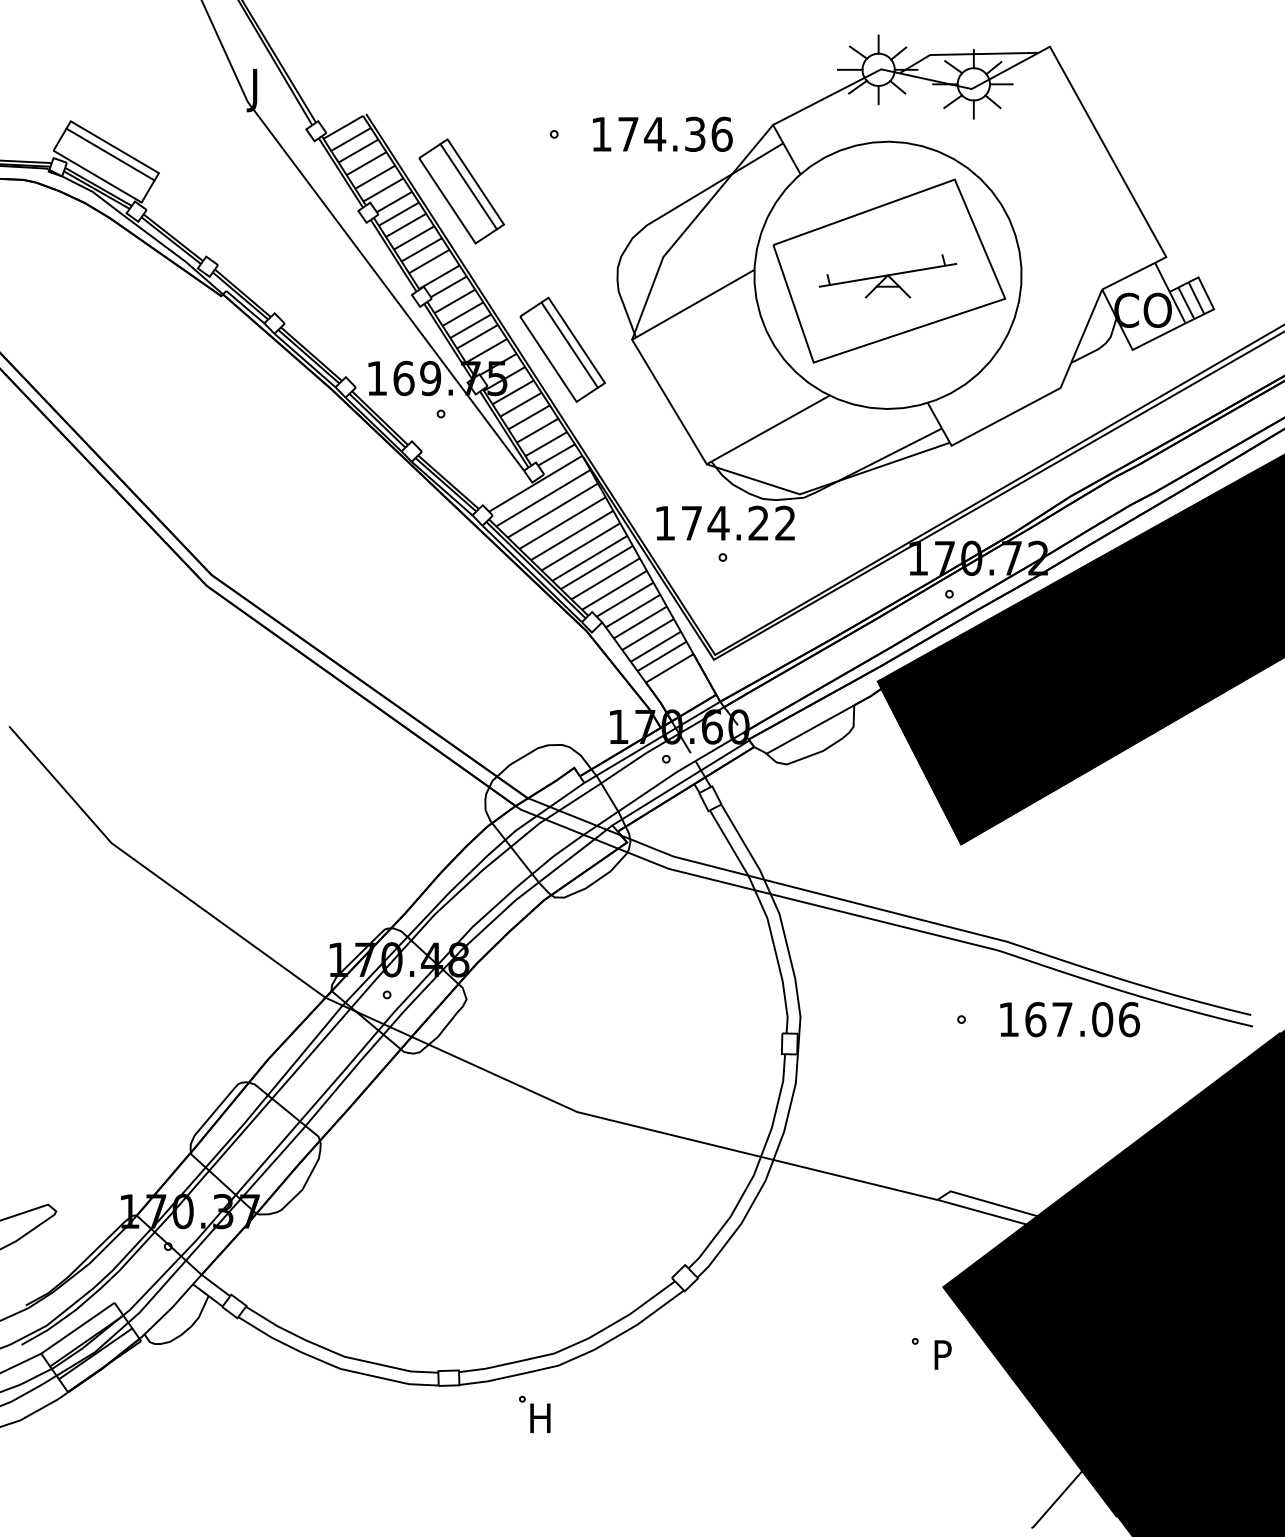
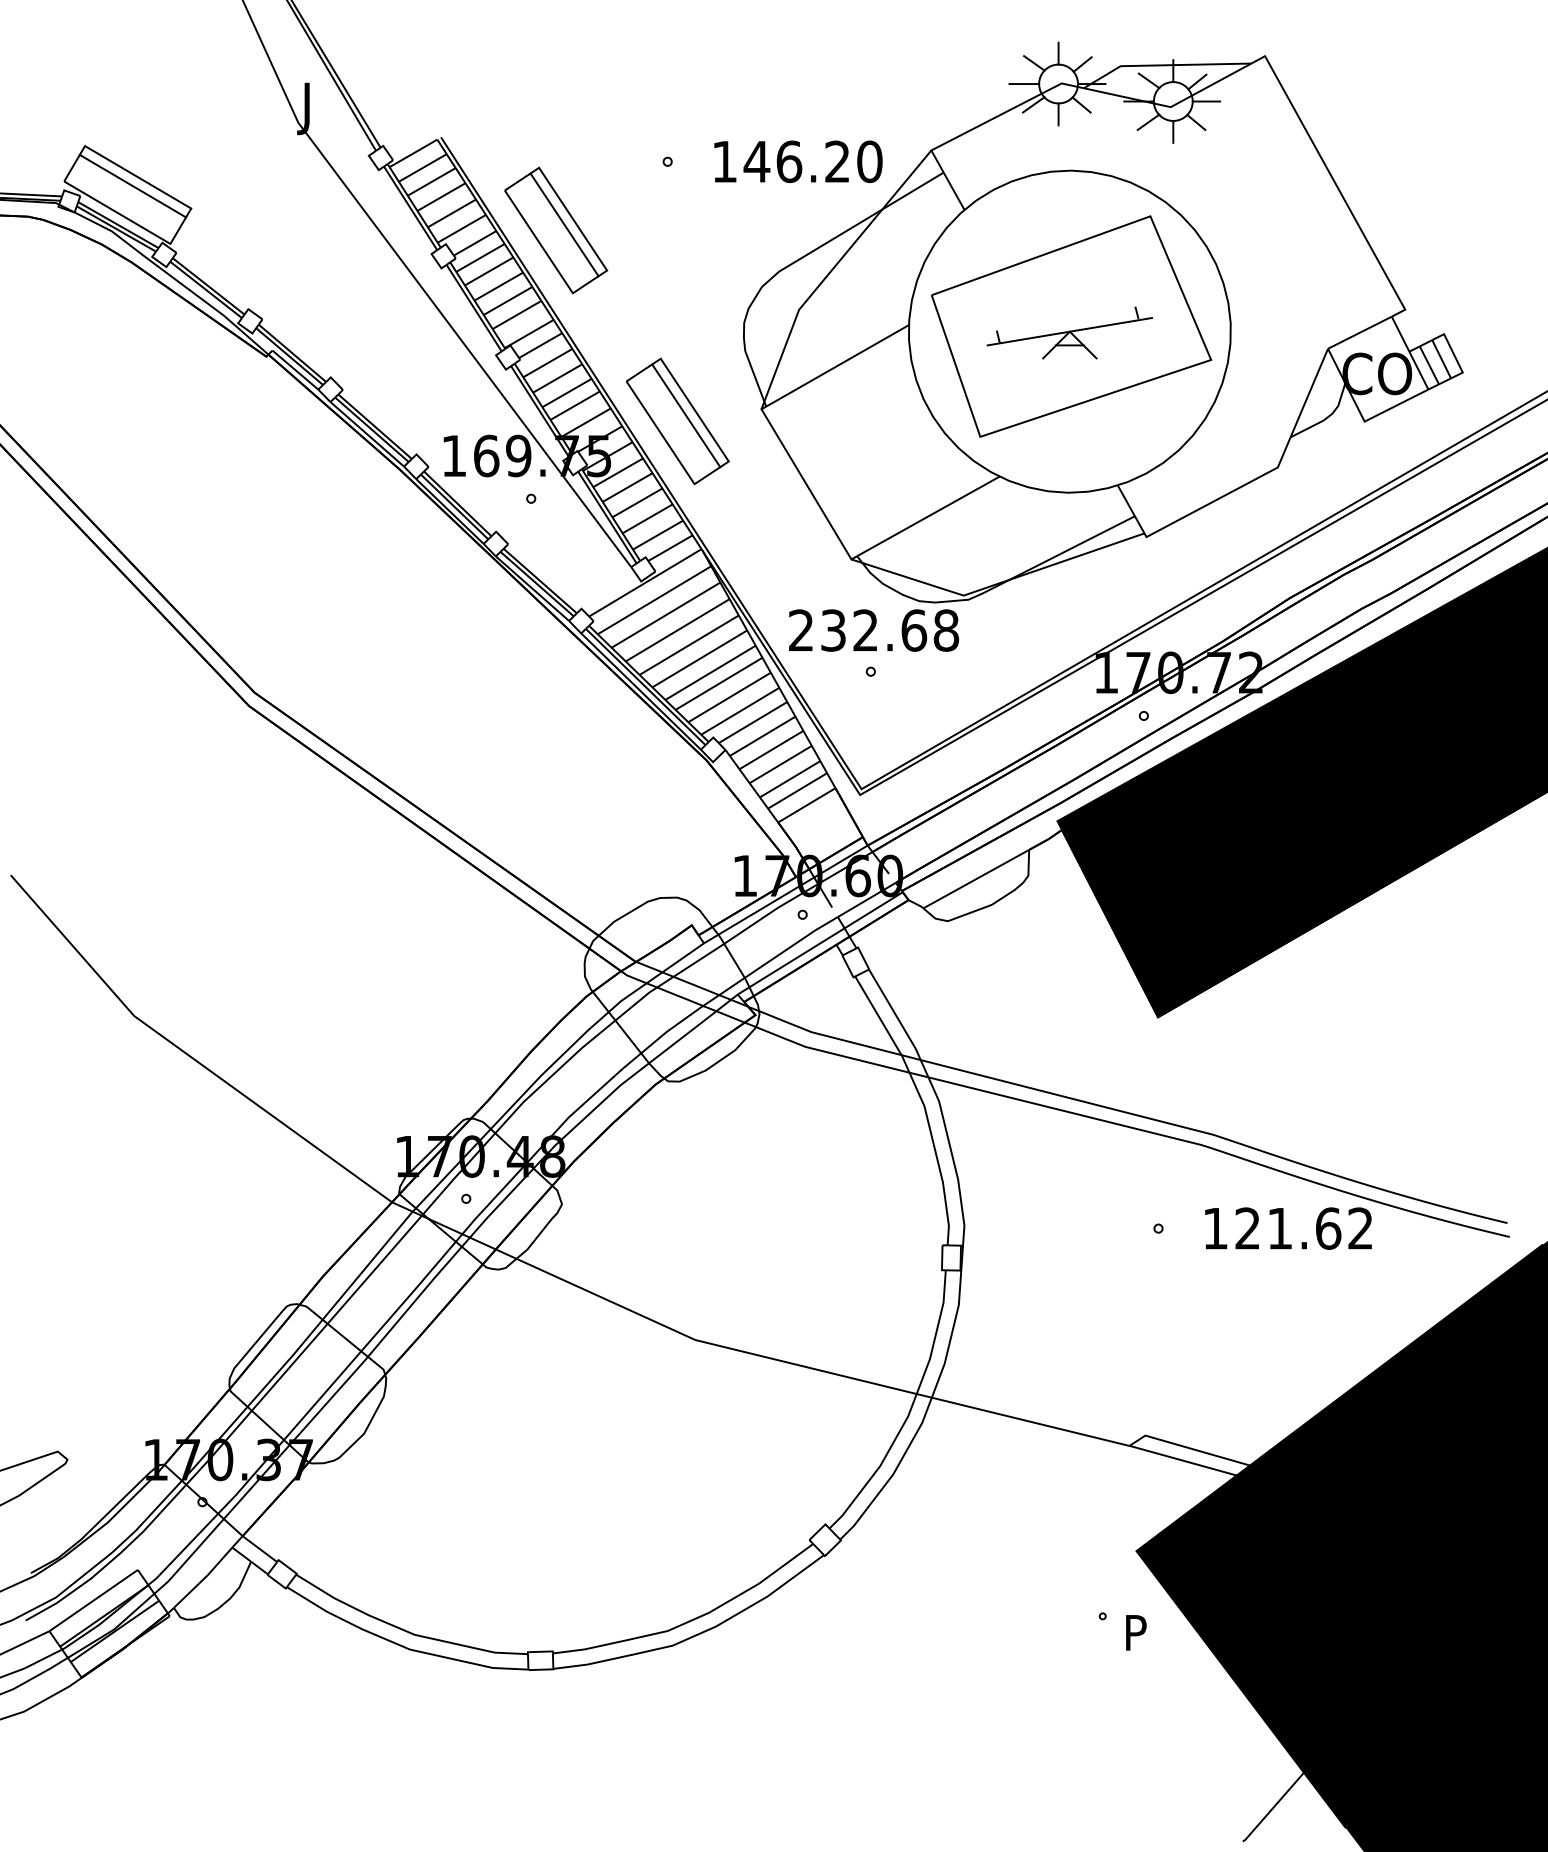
text: (674, 134) -> (812, 161), 174.36 -> 146.20
text: (725, 523) -> (874, 630), 174.22 -> 232.68
text: (1082, 1019) -> (1304, 1228), 167.06 -> 121.62
part: (535, 1414) -> (644, 1704), removed

